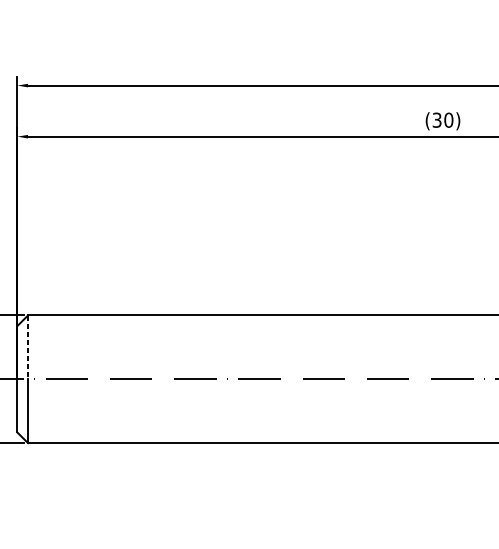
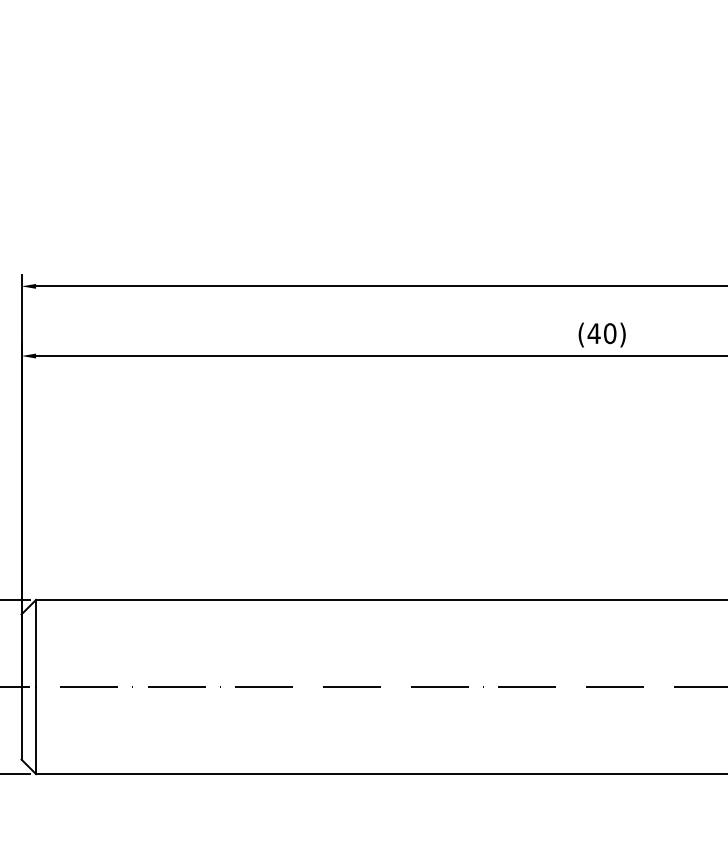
text: (436, 120) -> (593, 333), (30) -> (40)
line: (28, 347) -> (36, 643), dashed -> solid

